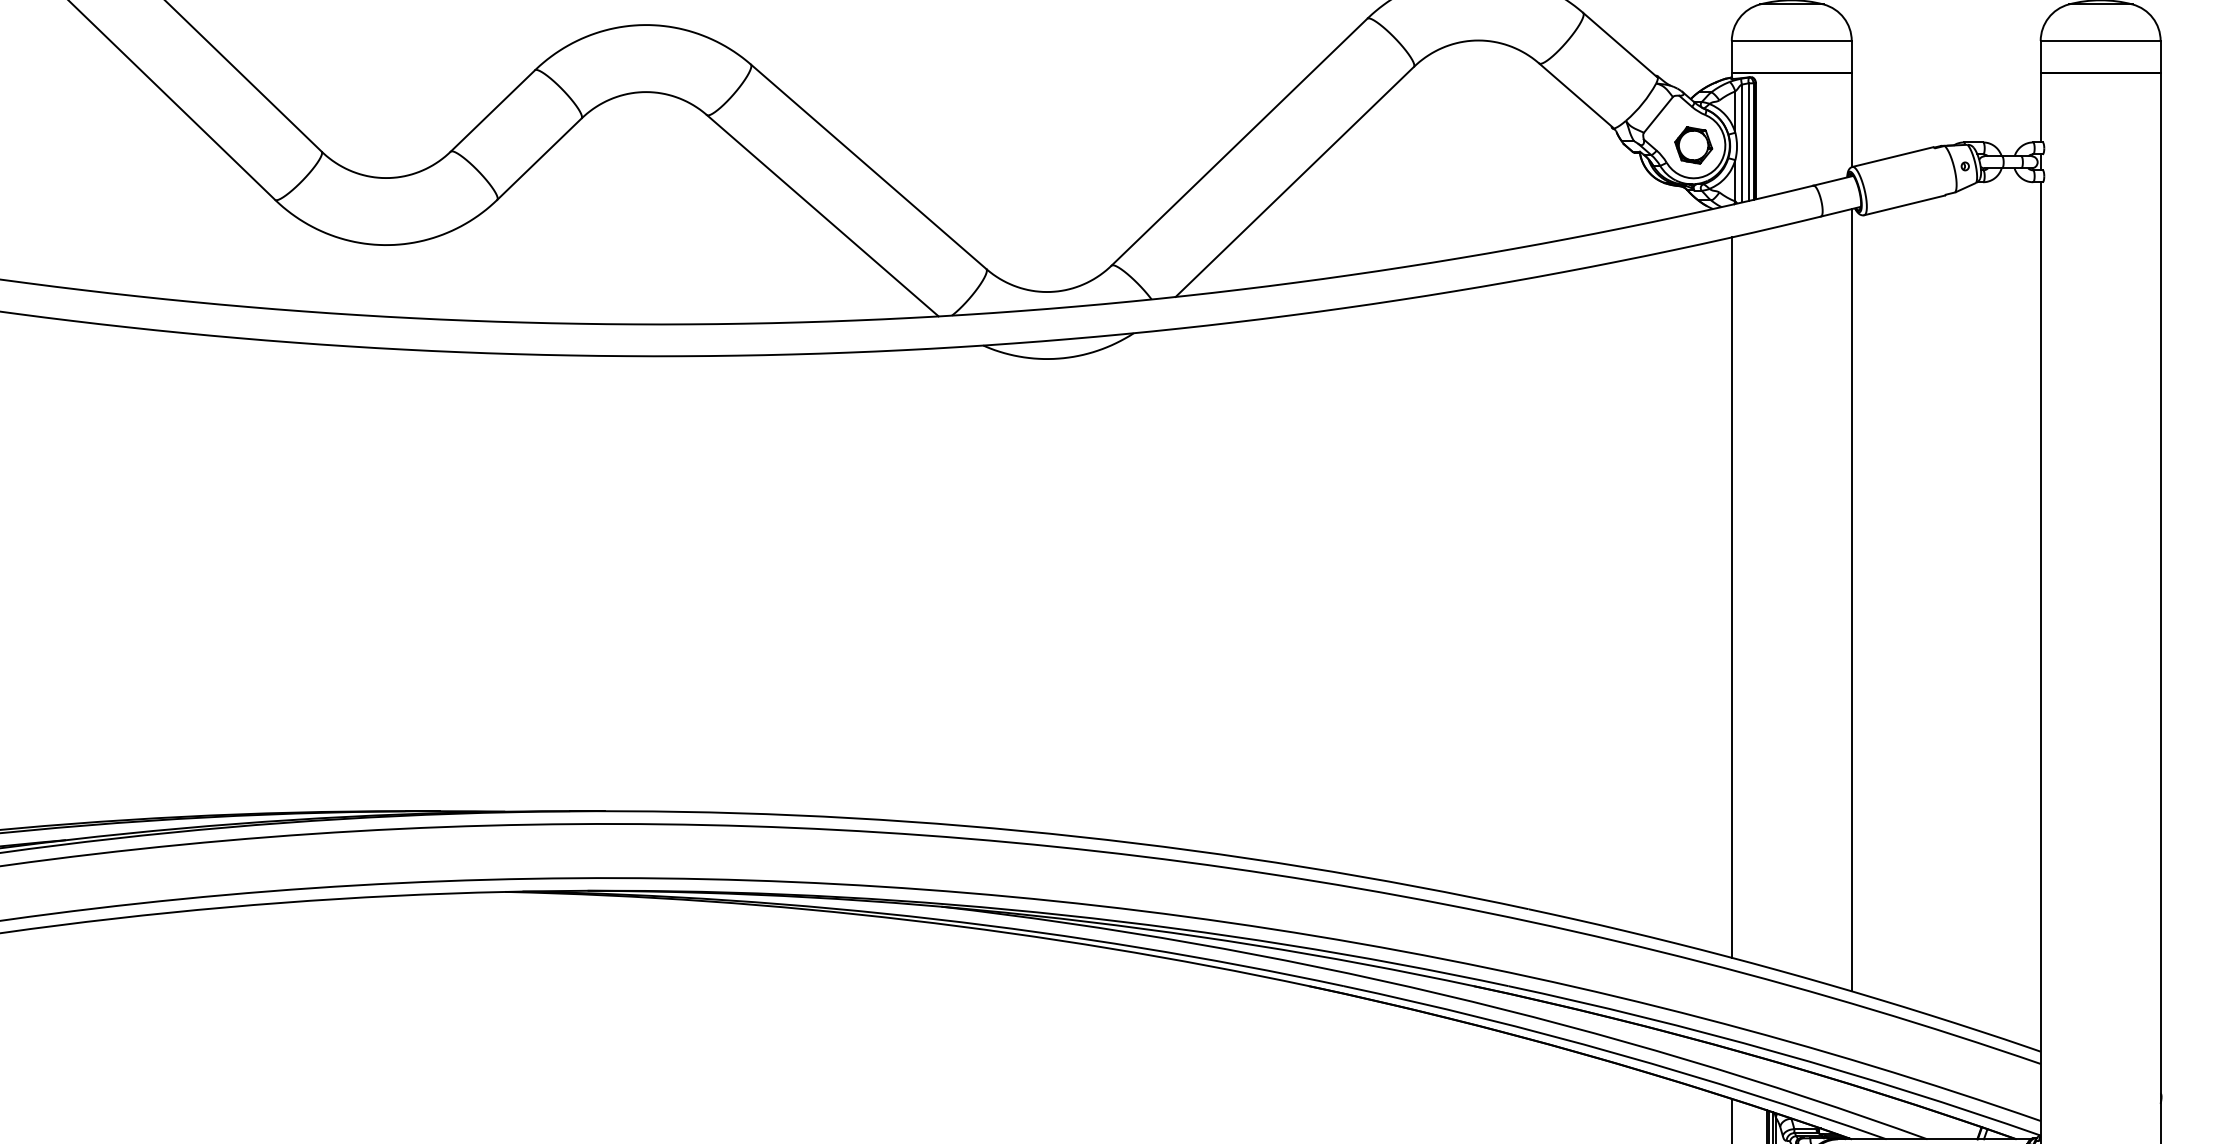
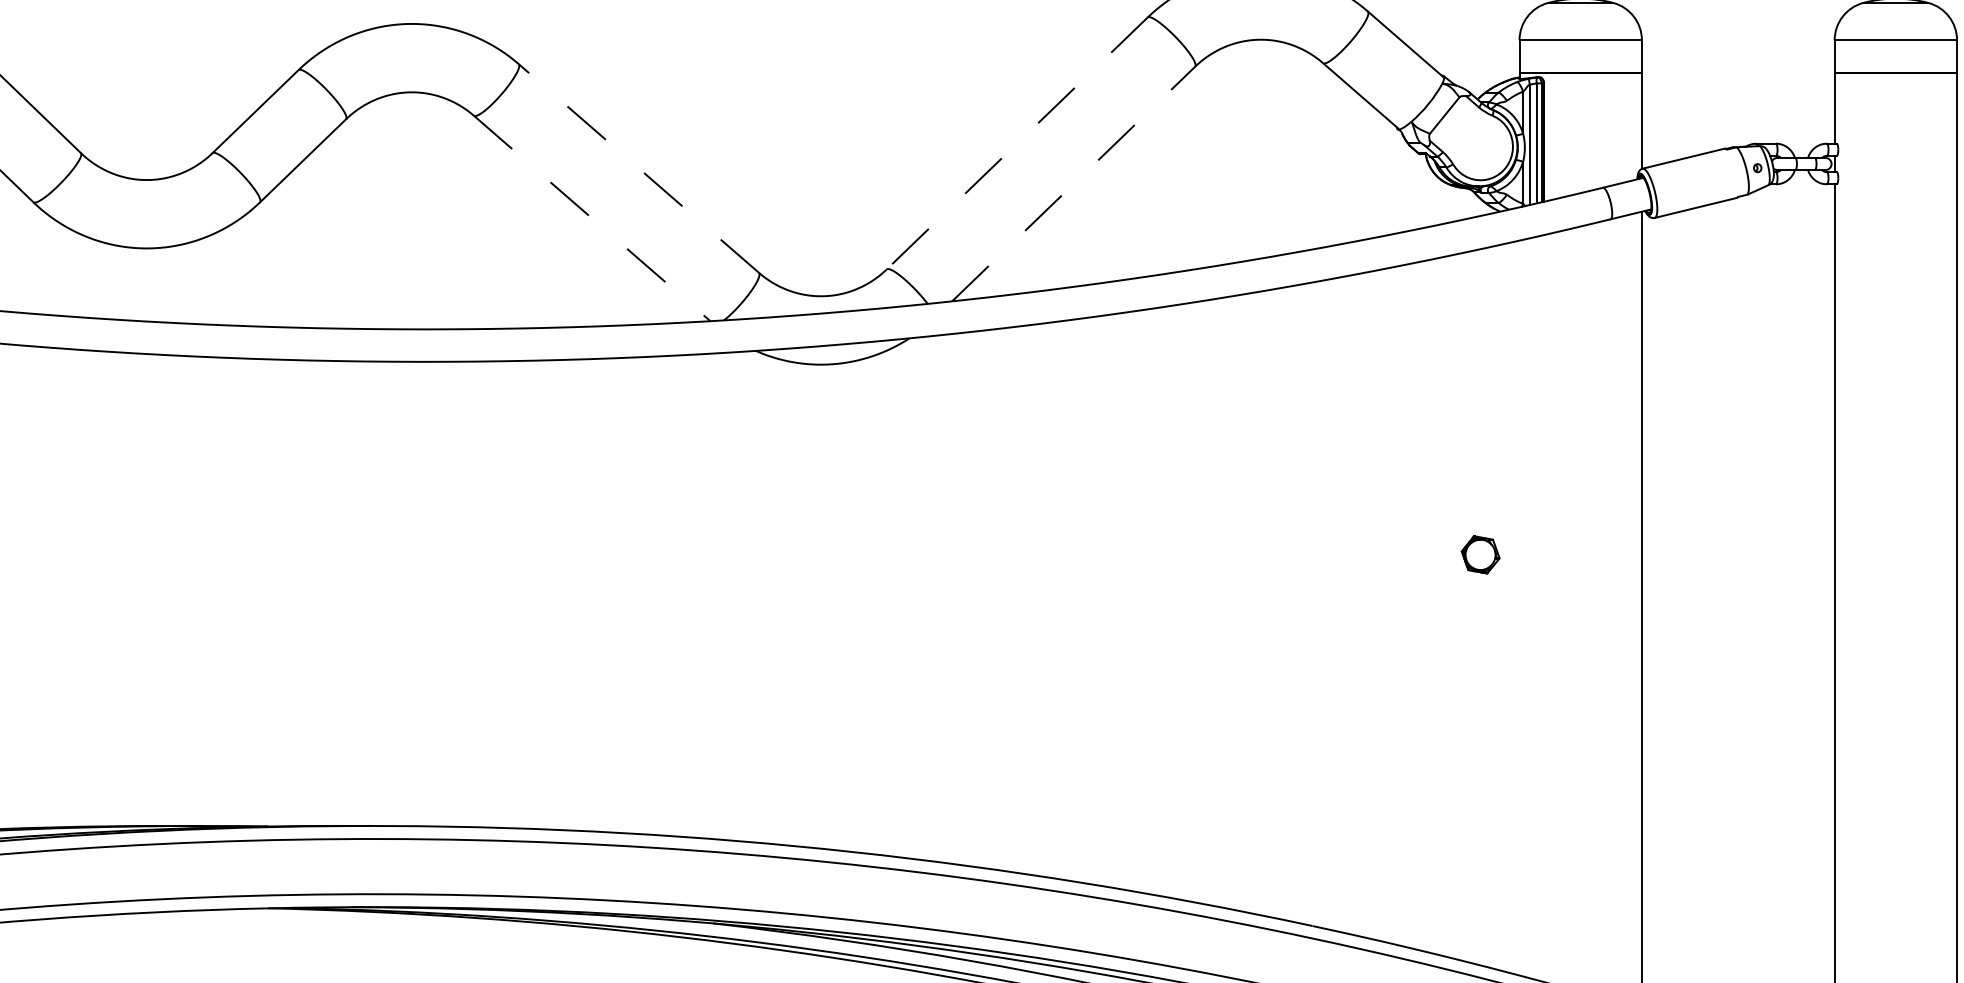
line: (1239, 142) -> (1017, 143), solid -> dashed
part: (1693, 145) -> (1480, 554), moved
line: (868, 166) -> (638, 168), solid -> dashed
line: (1294, 181) -> (1073, 183), solid -> dashed
line: (823, 216) -> (592, 219), solid -> dashed
line: (1731, 597) -> (1519, 607), removed

